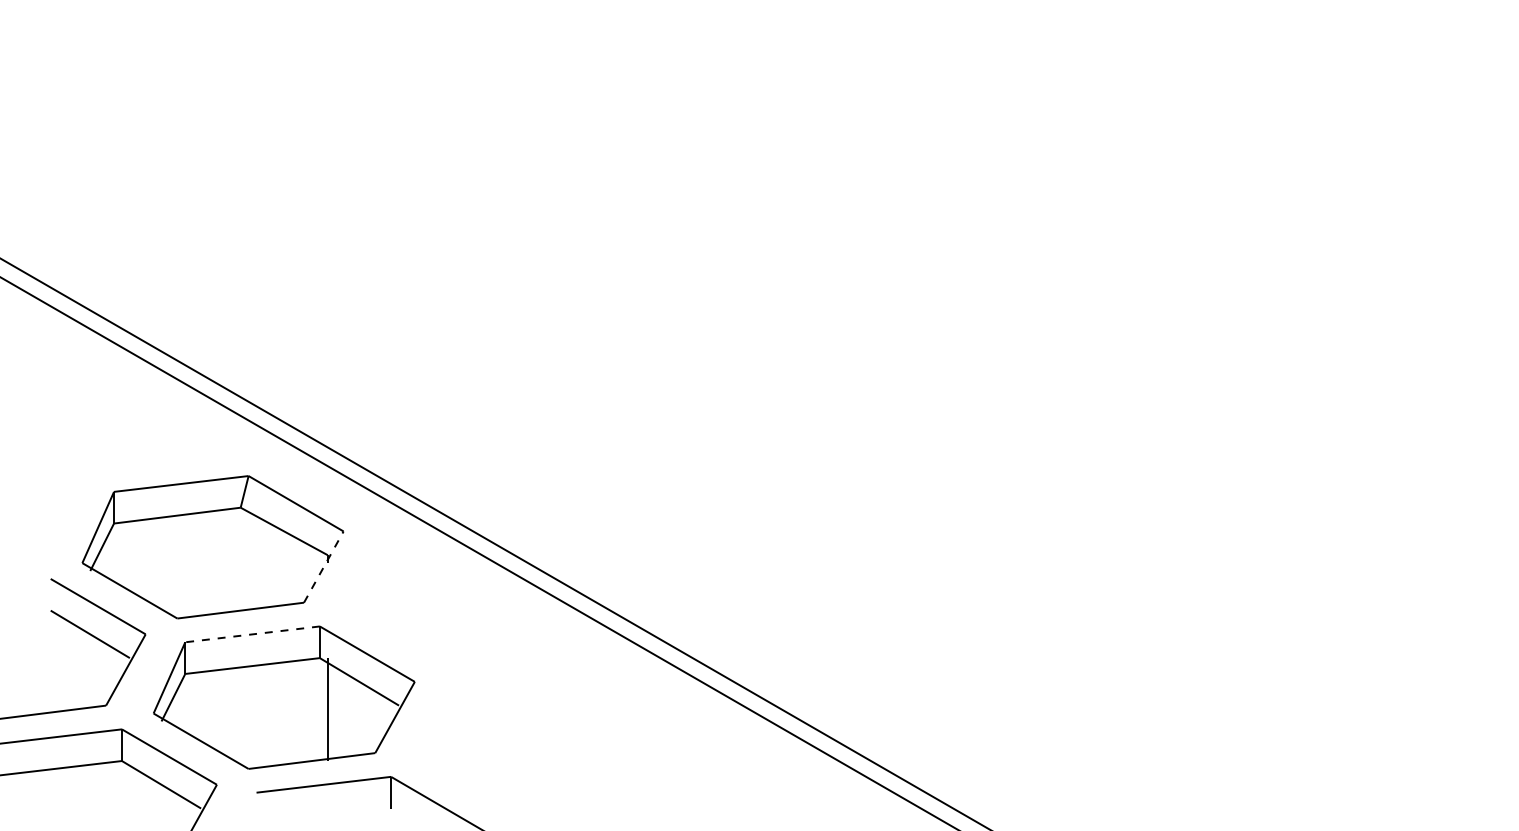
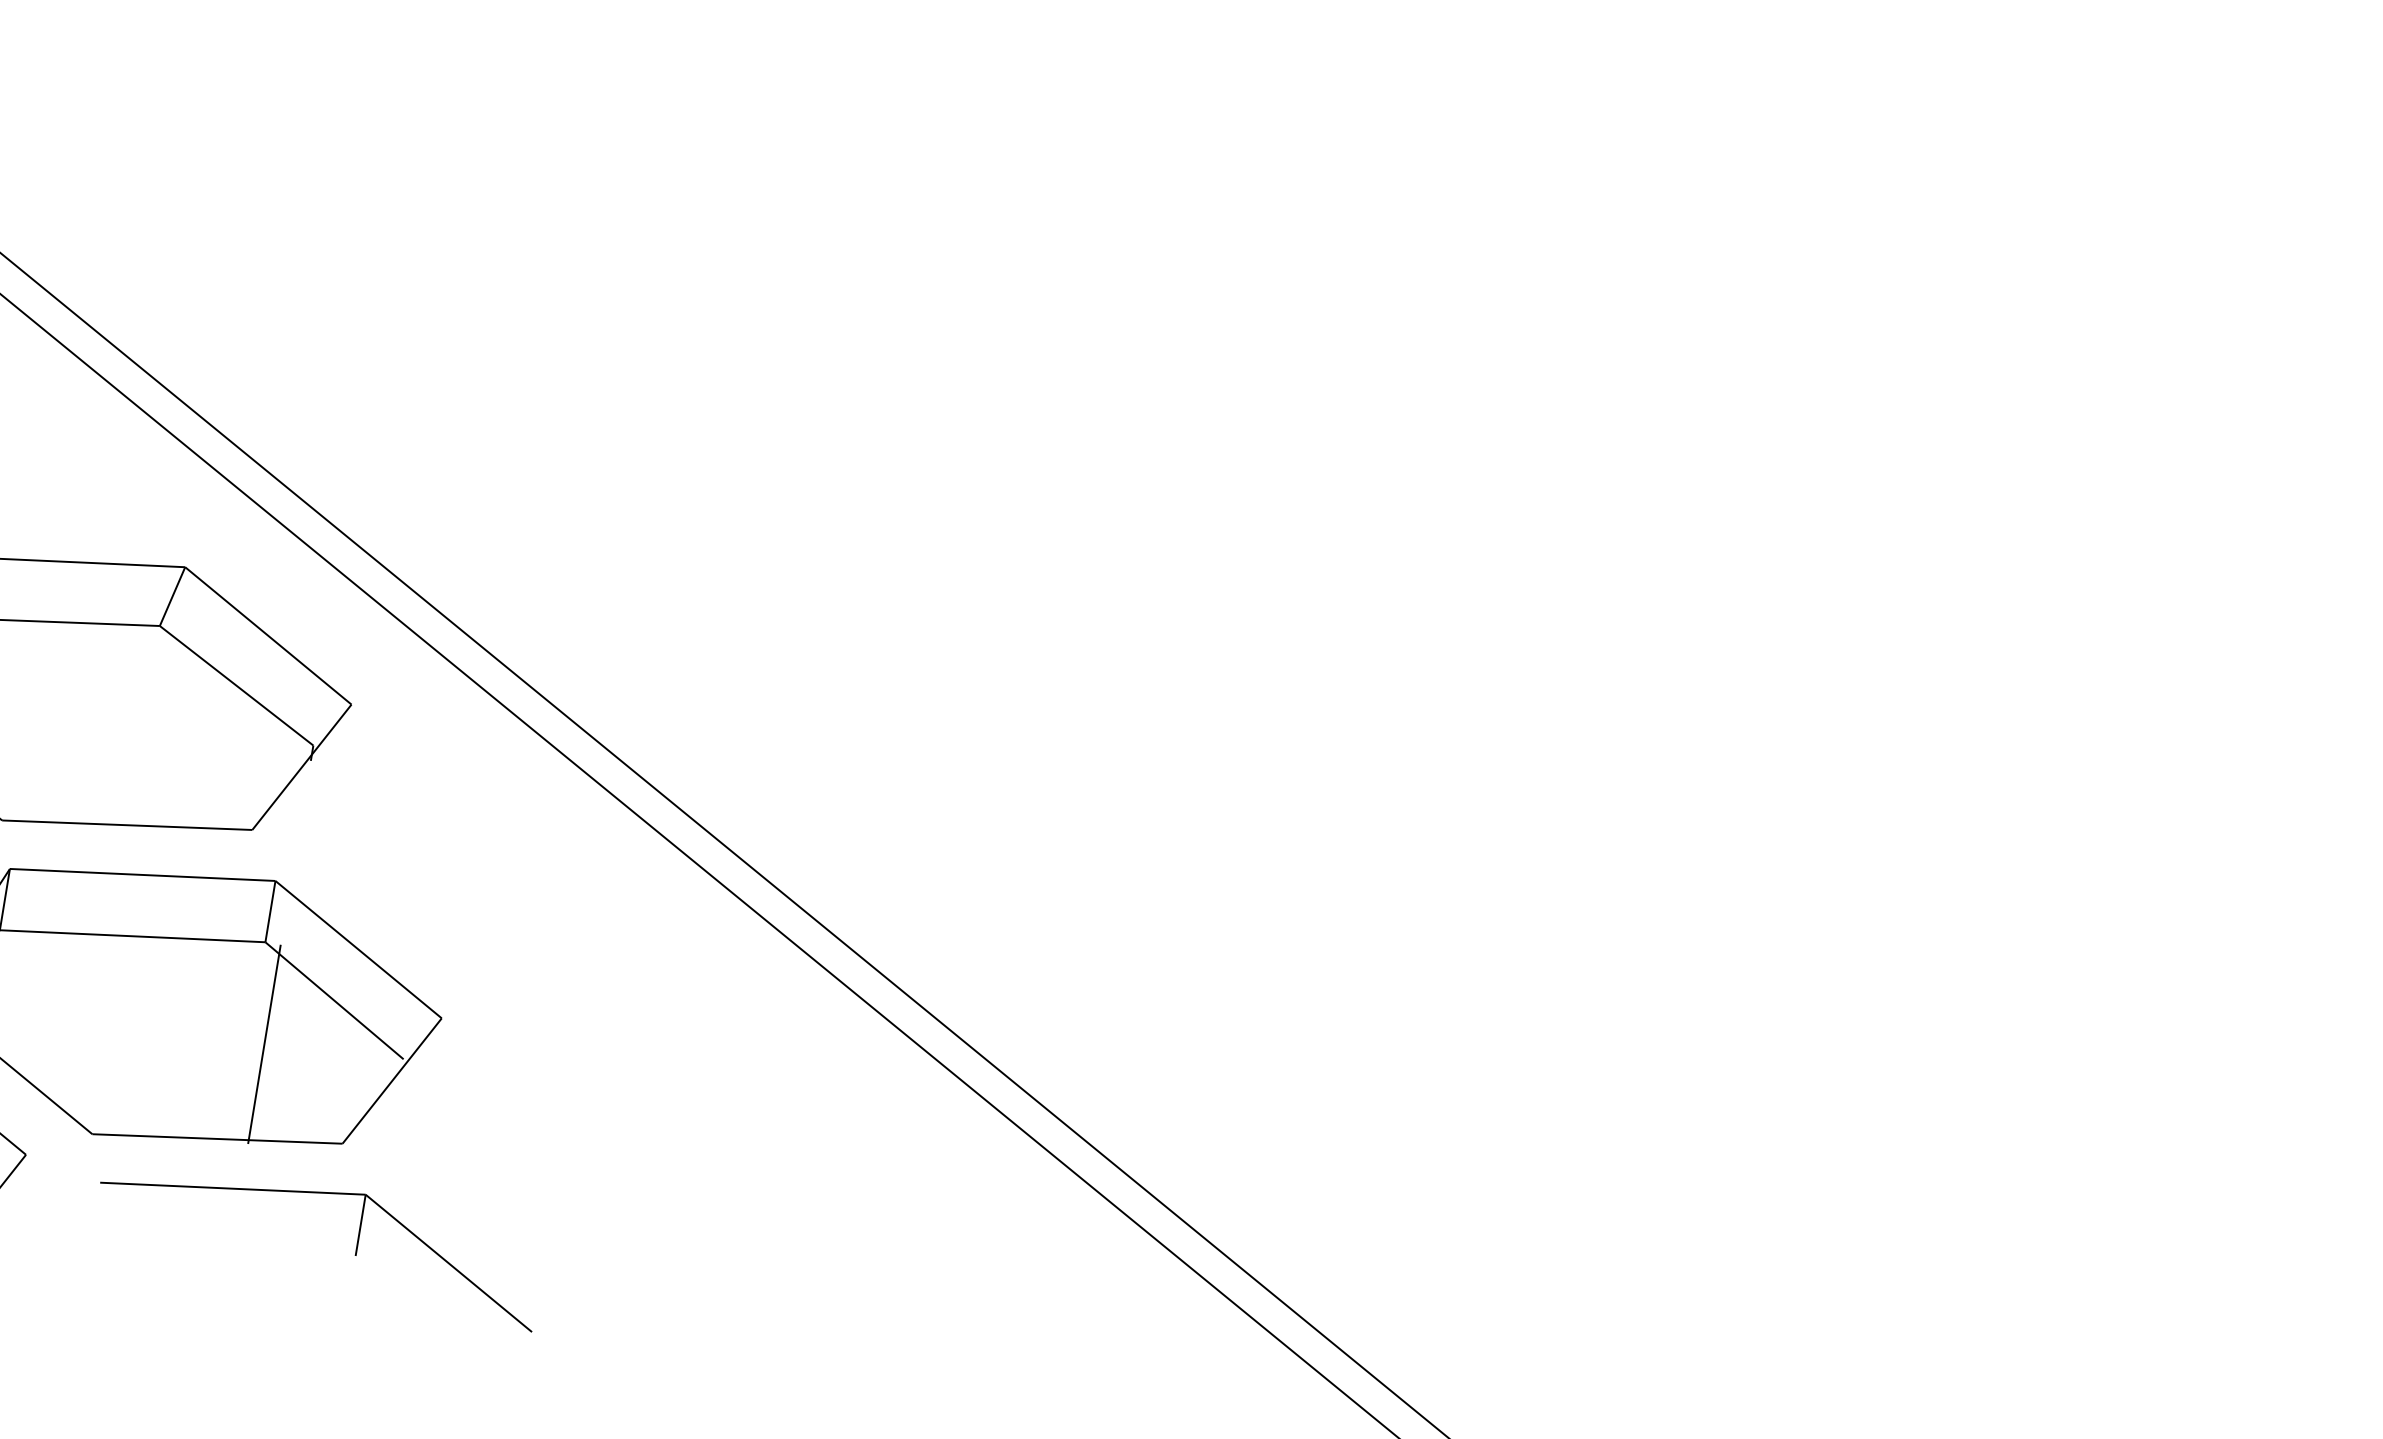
line: (323, 567) -> (301, 767), dashed -> solid
line: (252, 634) -> (142, 875), dashed -> solid

